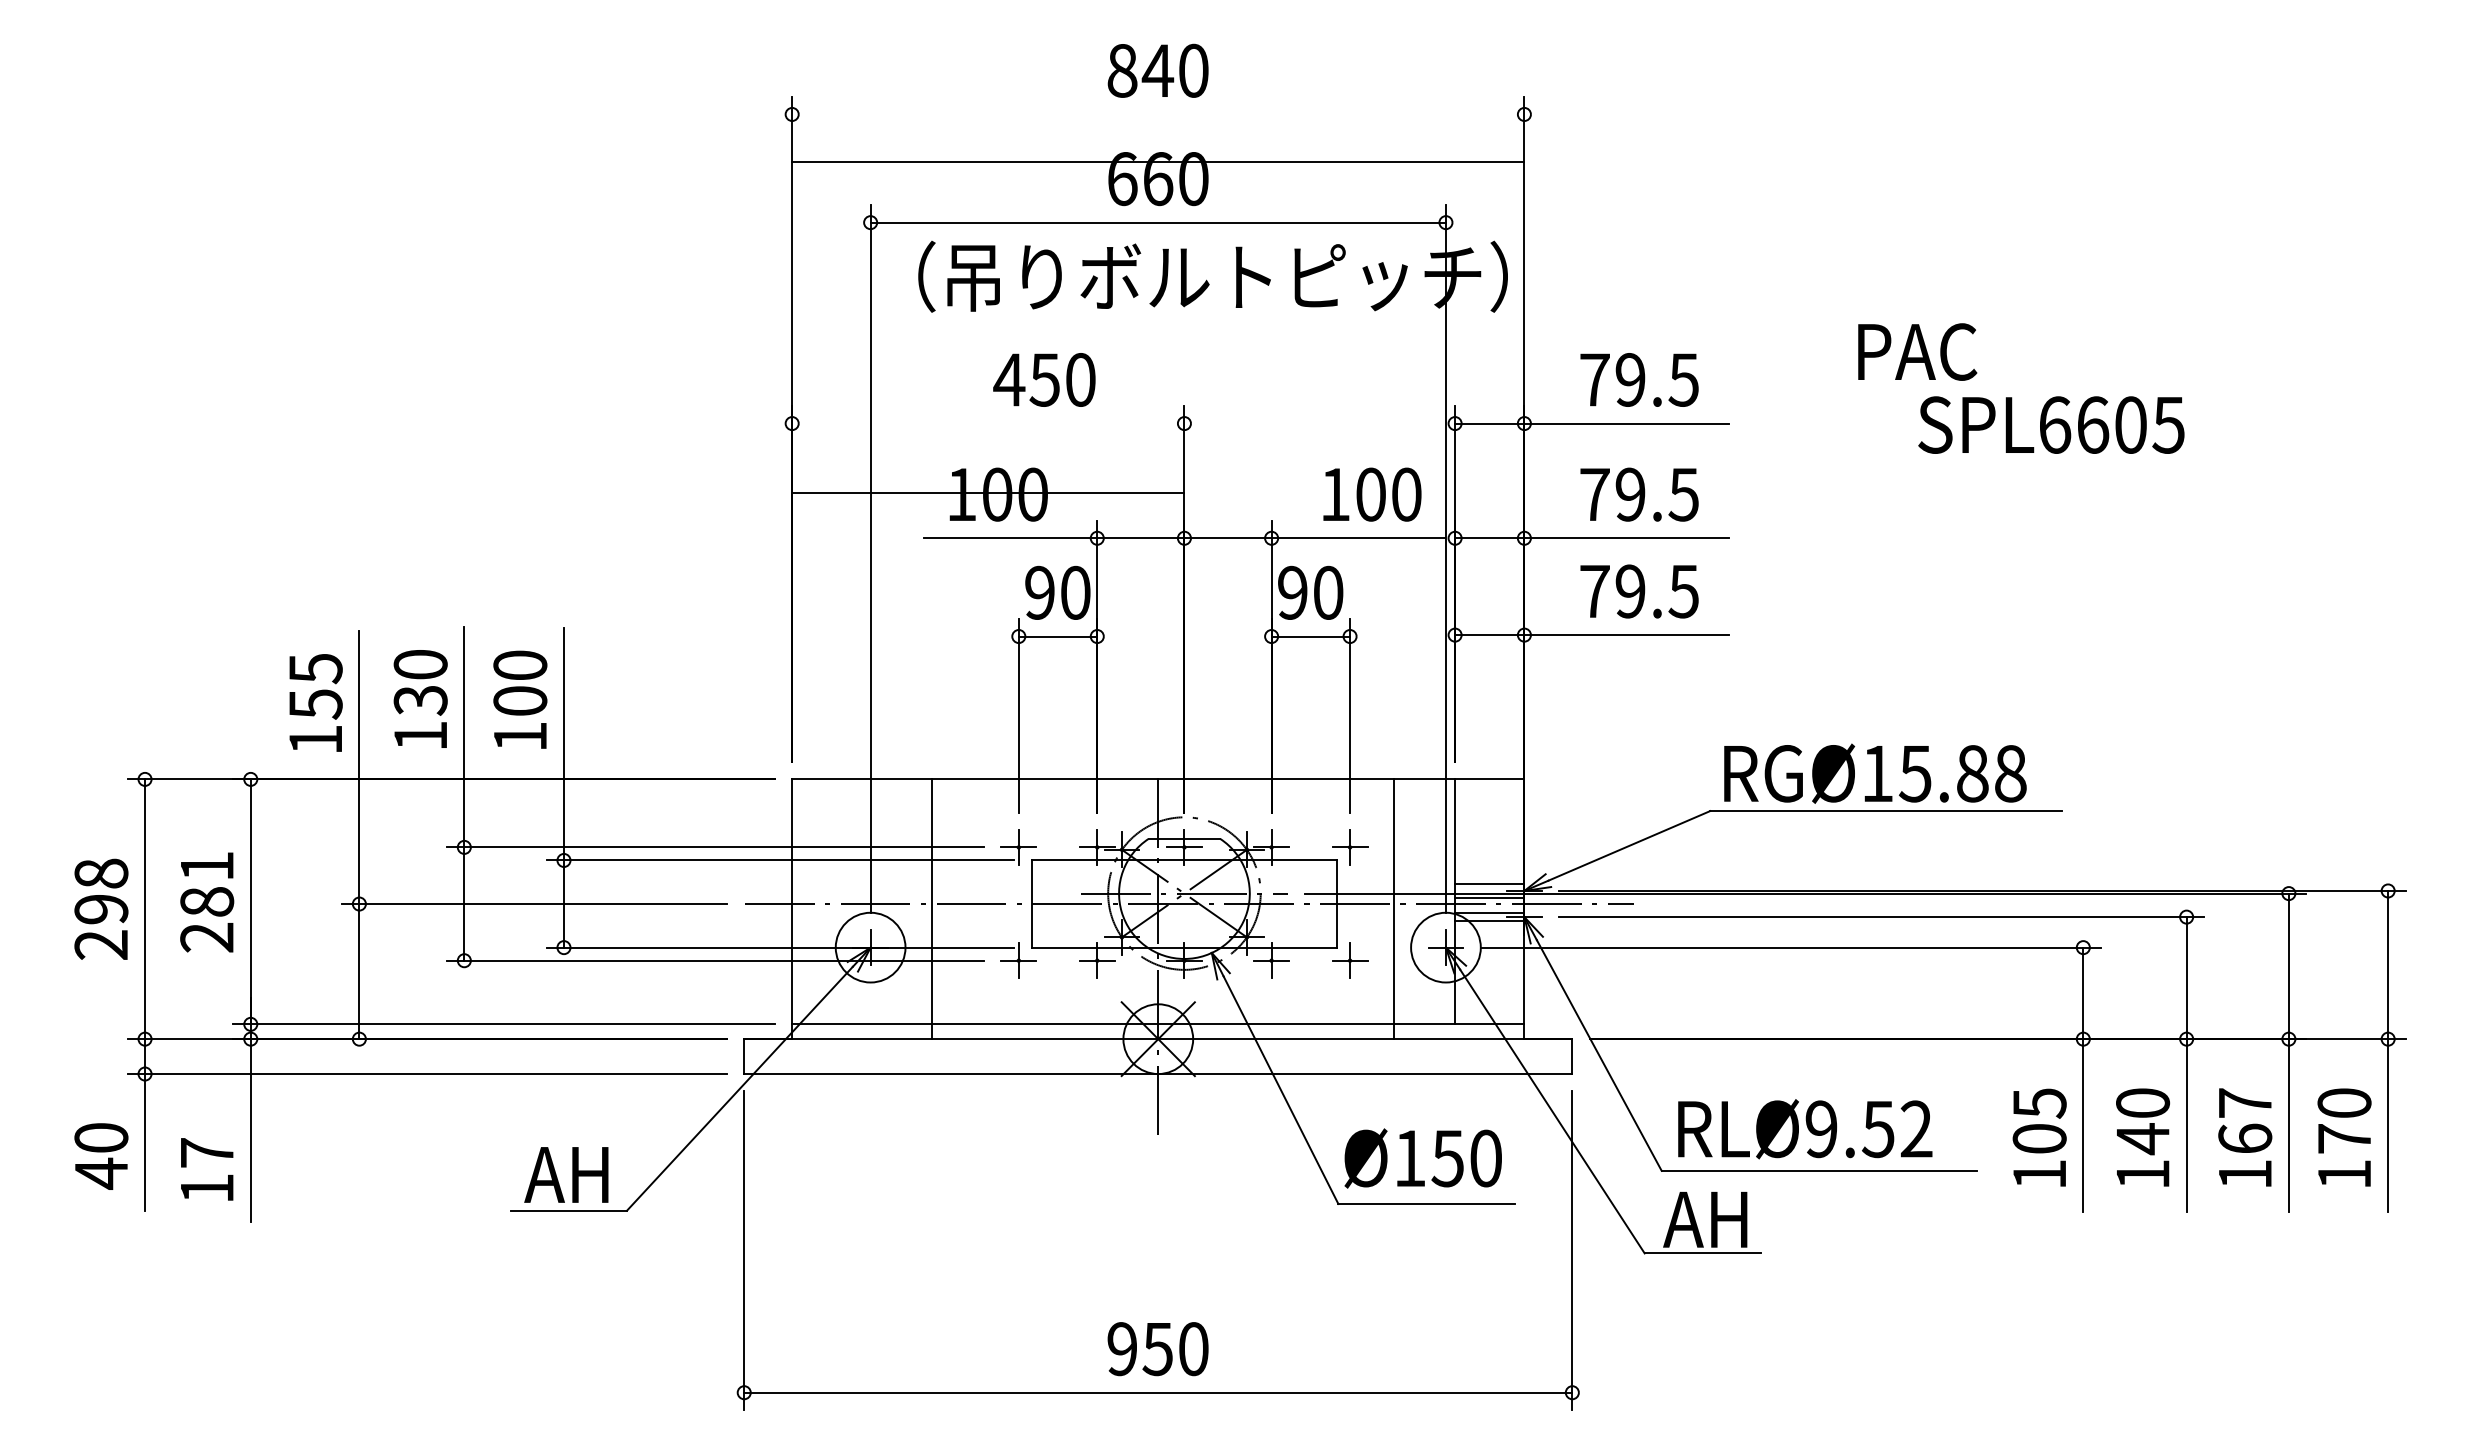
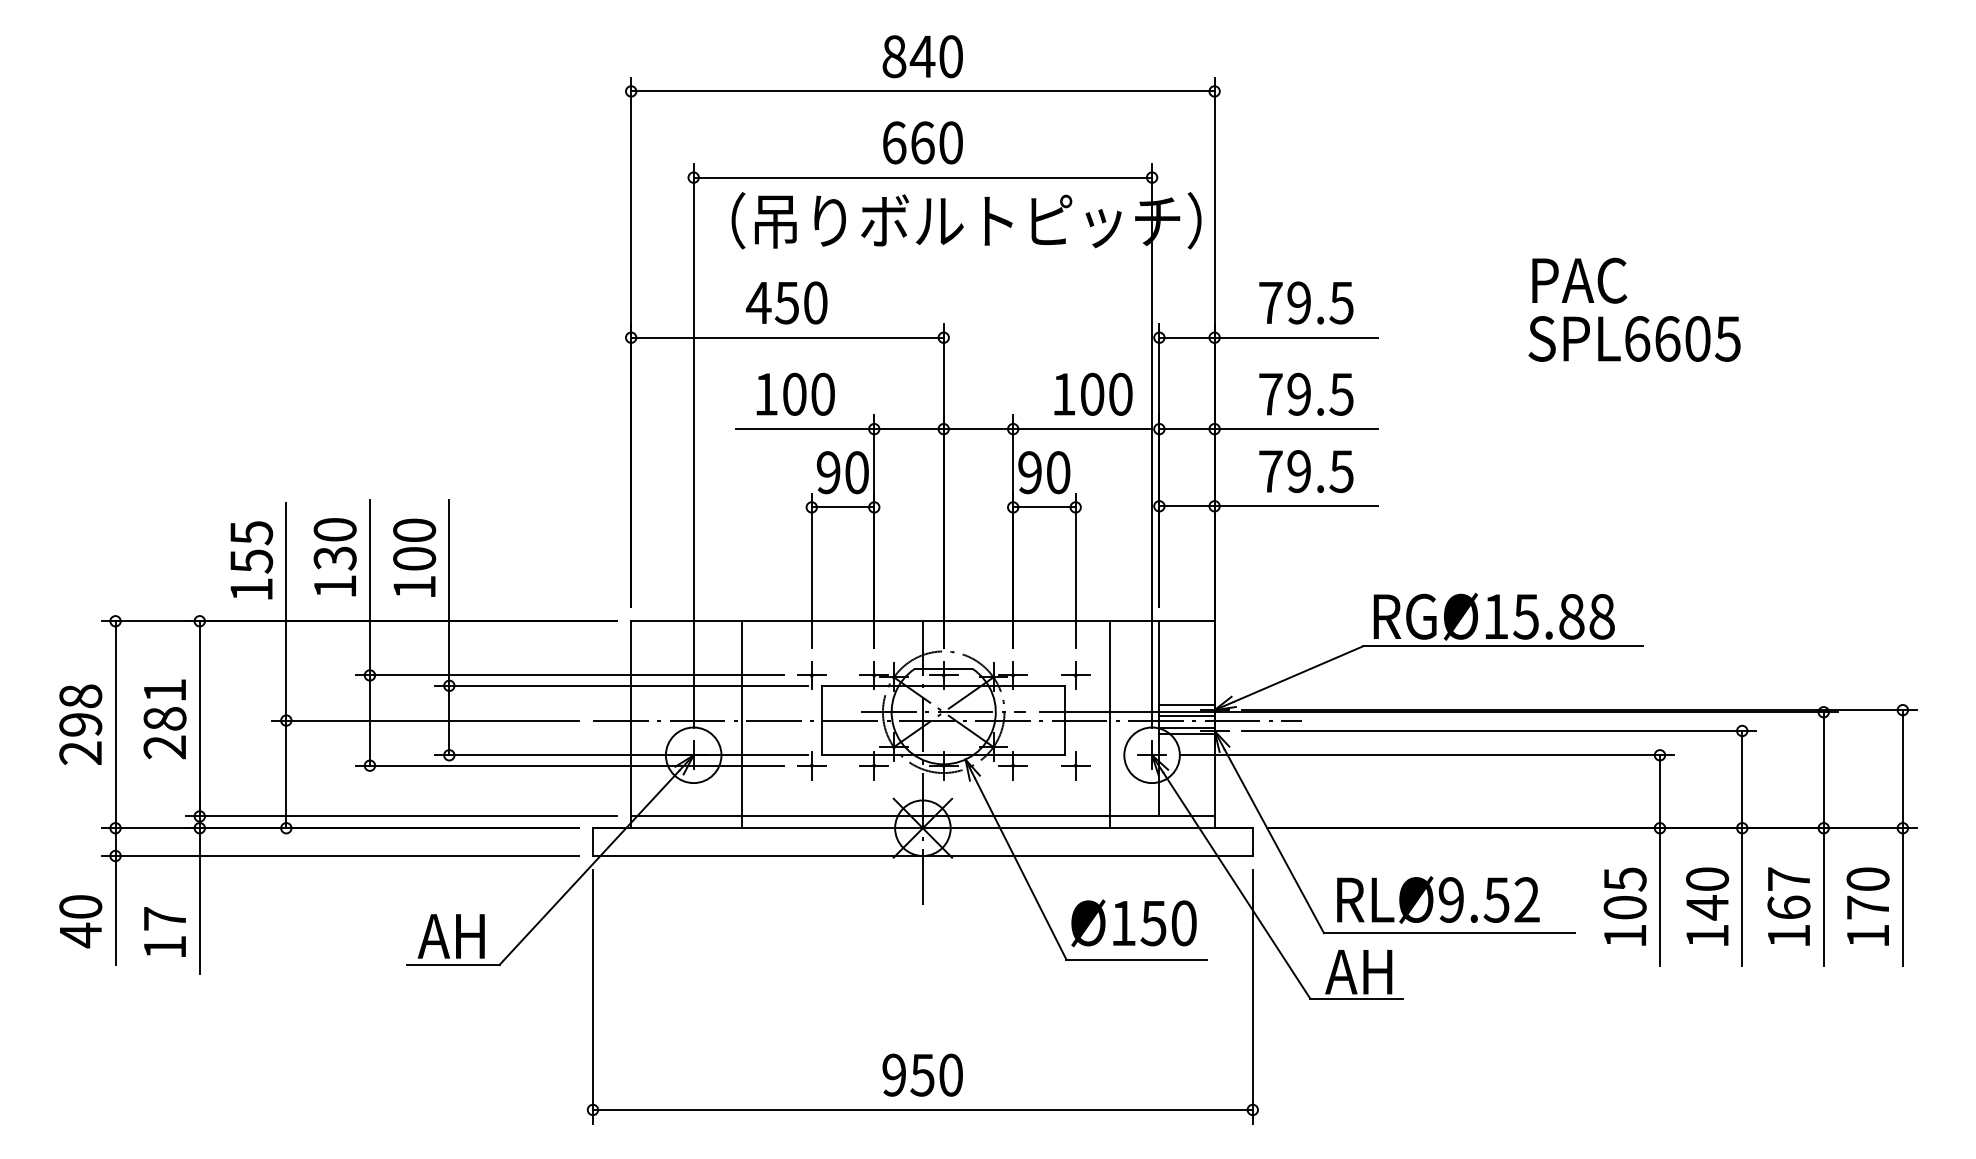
line: (1158, 162) -> (923, 91), moved
text: (1917, 351) -> (1579, 280), moved
text: (1044, 379) -> (786, 302), moved
line: (988, 492) -> (787, 337), moved

